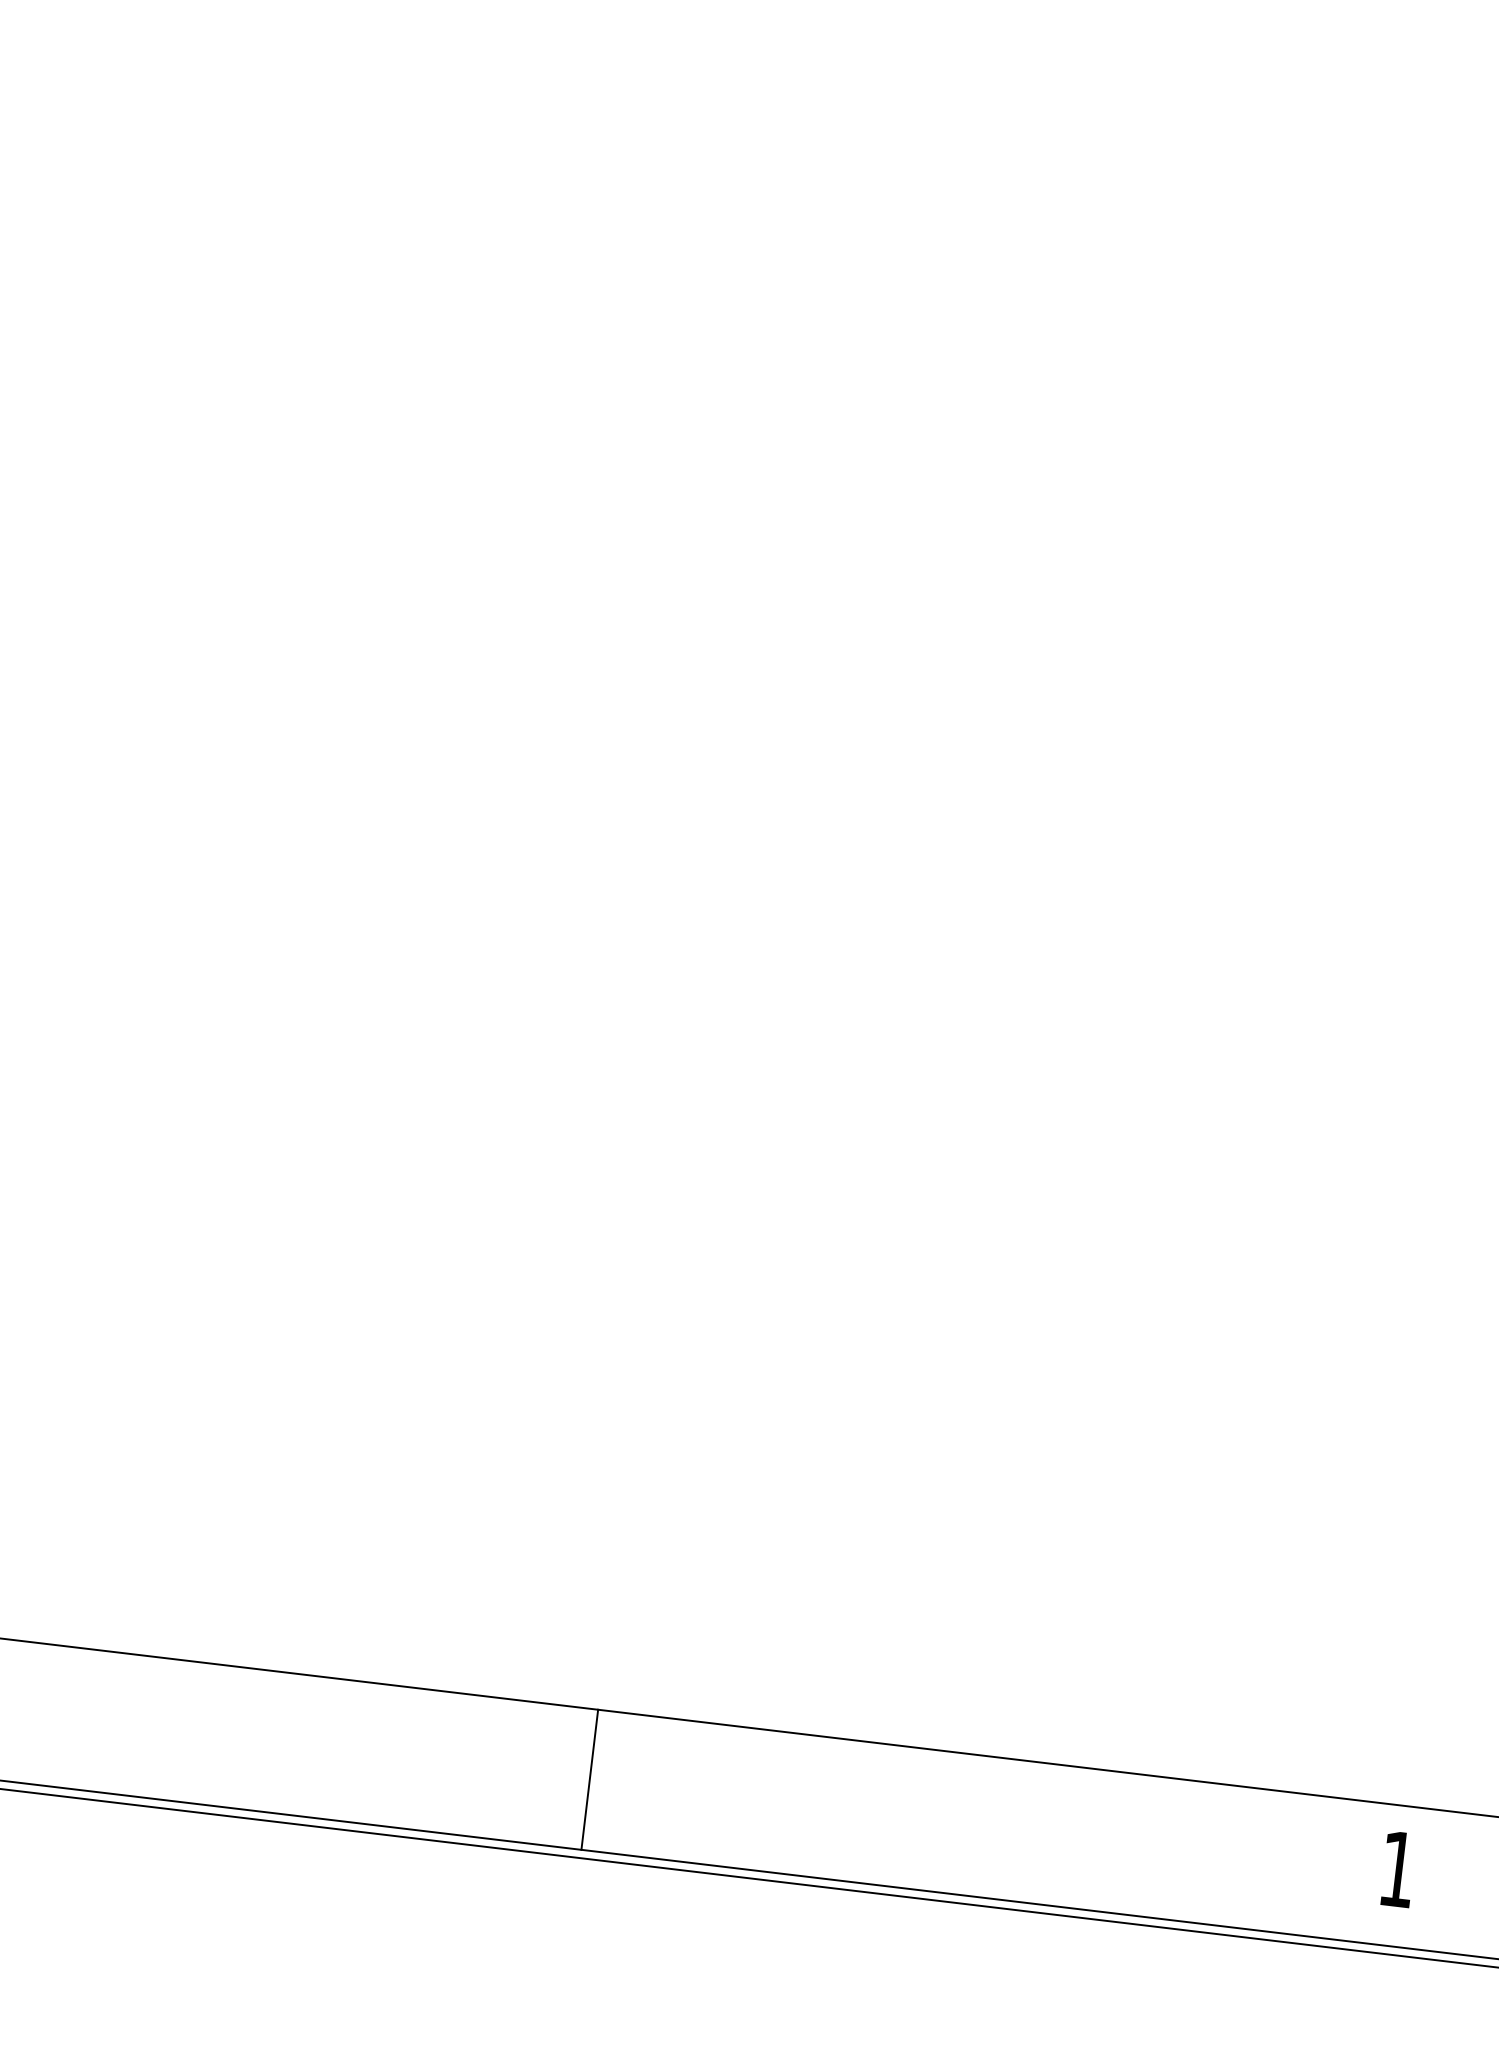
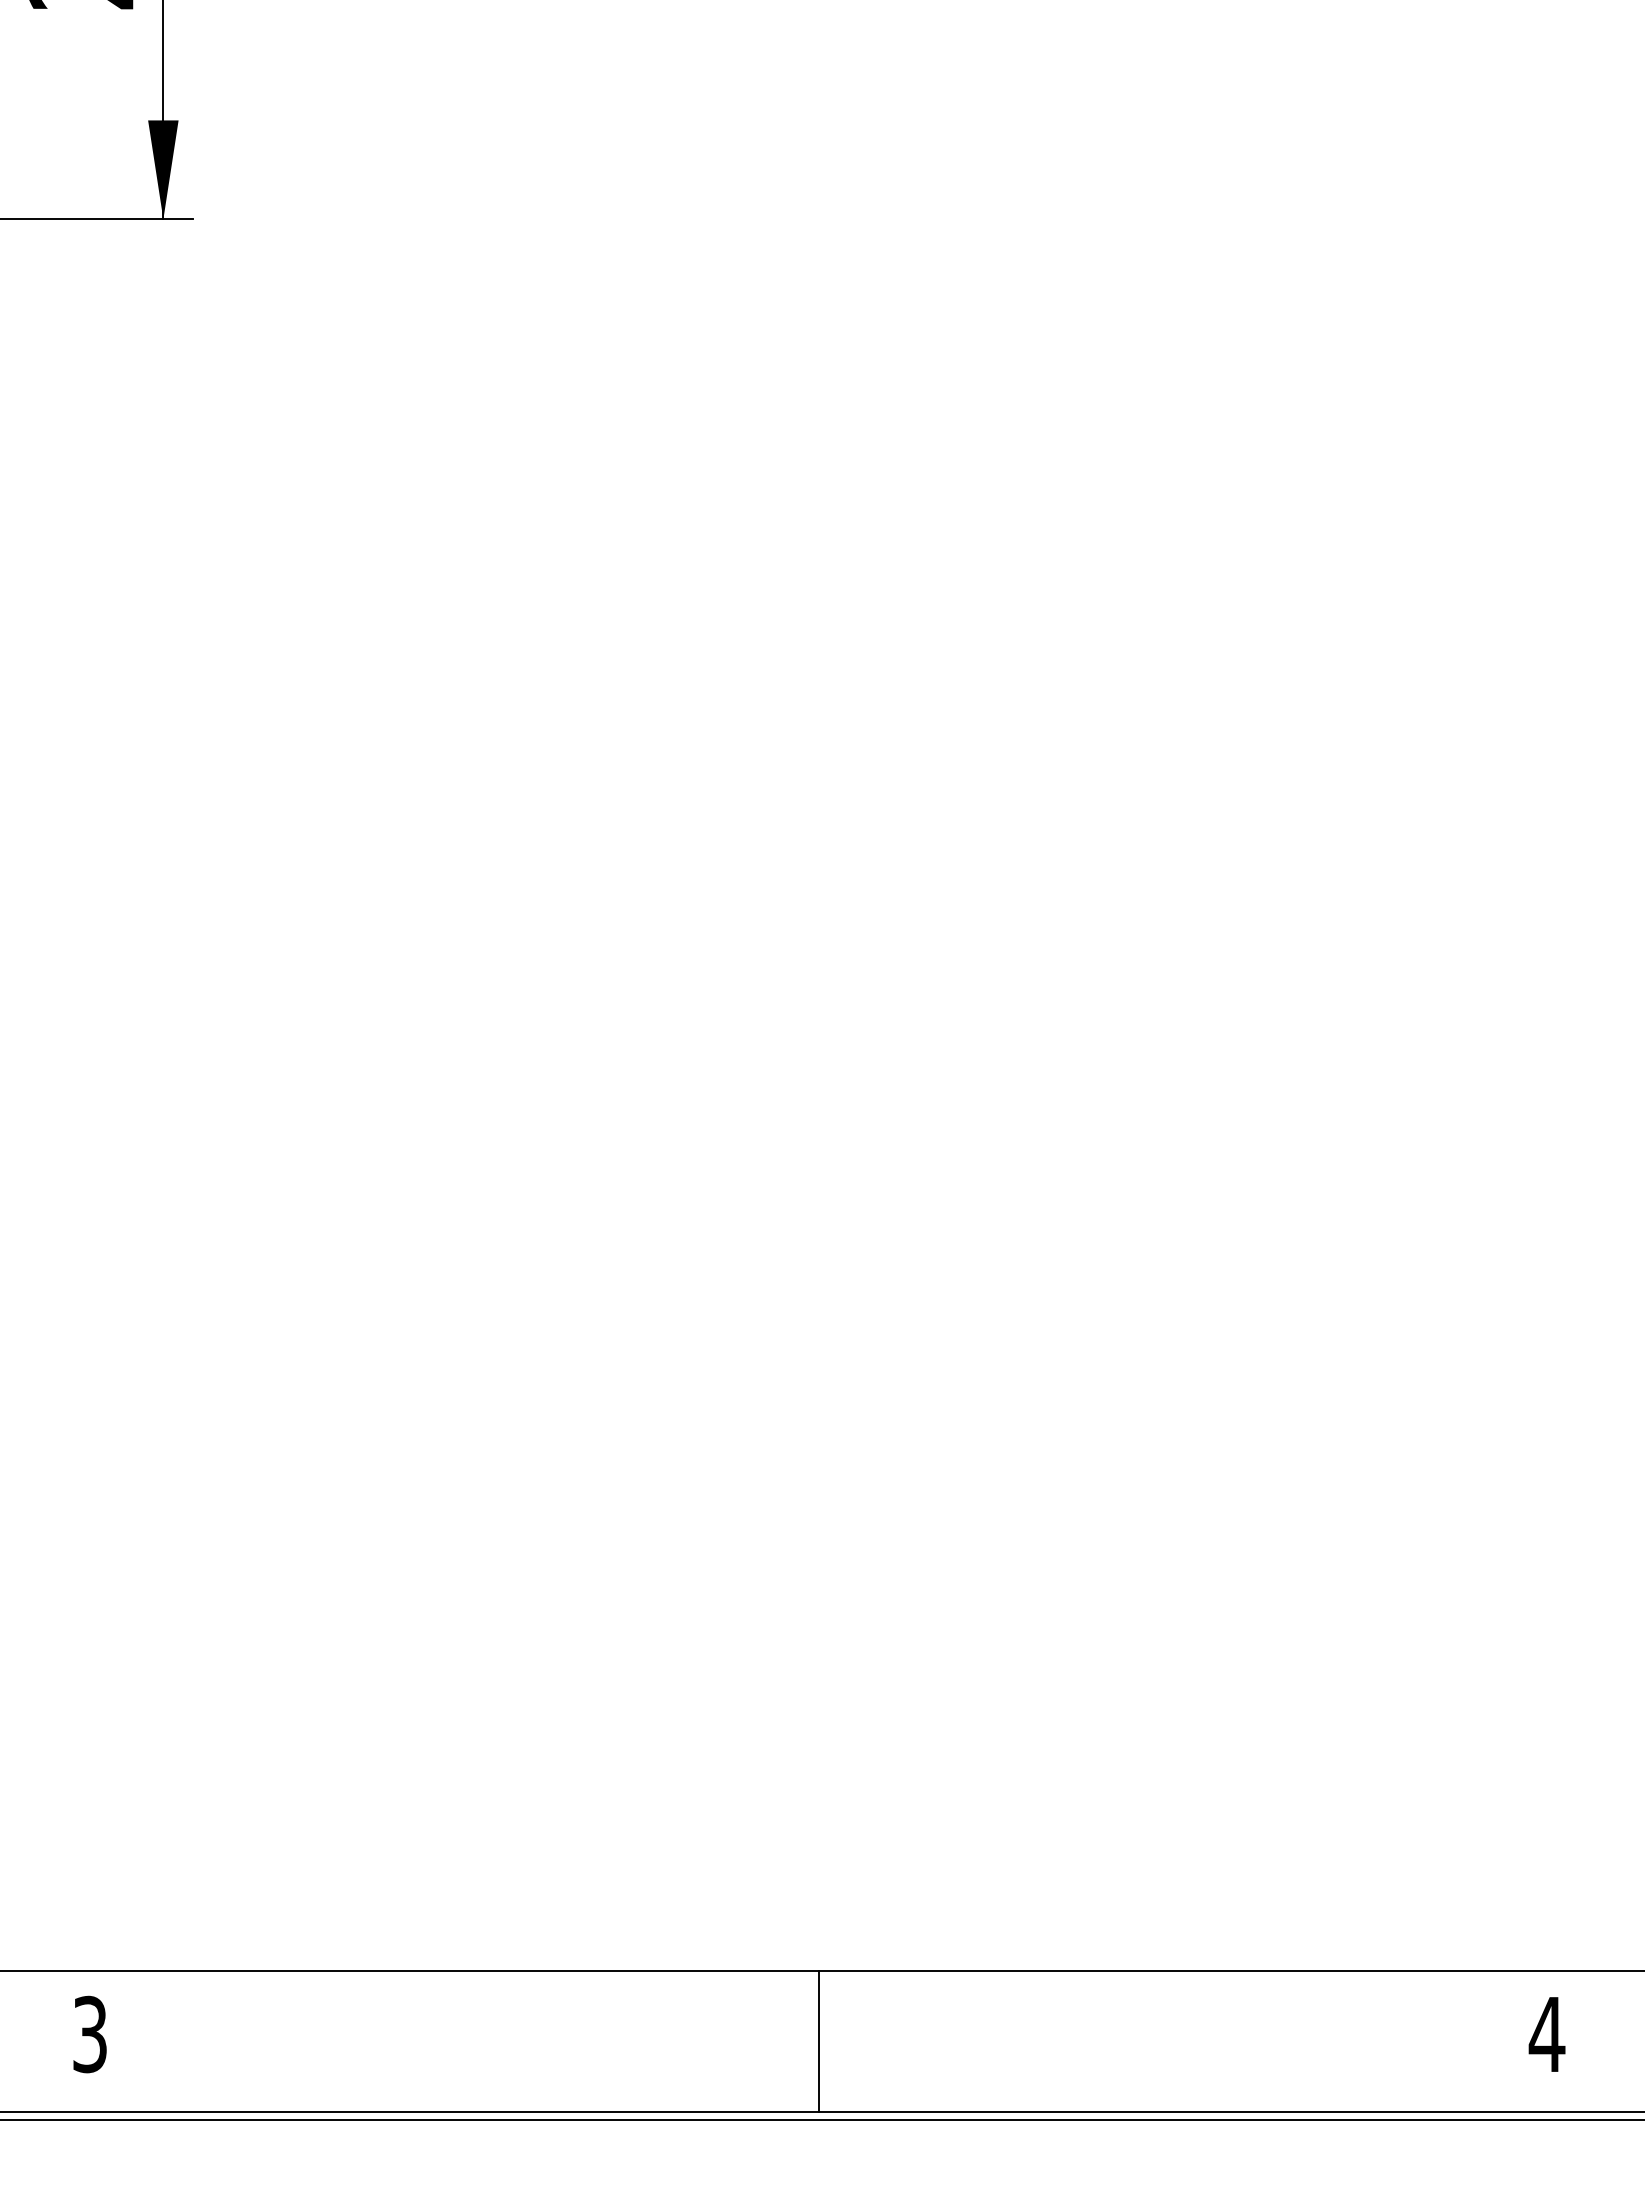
line: (590, 1779) -> (819, 2040), moved
text: (1397, 1869) -> (1546, 2034), 1 -> 4

